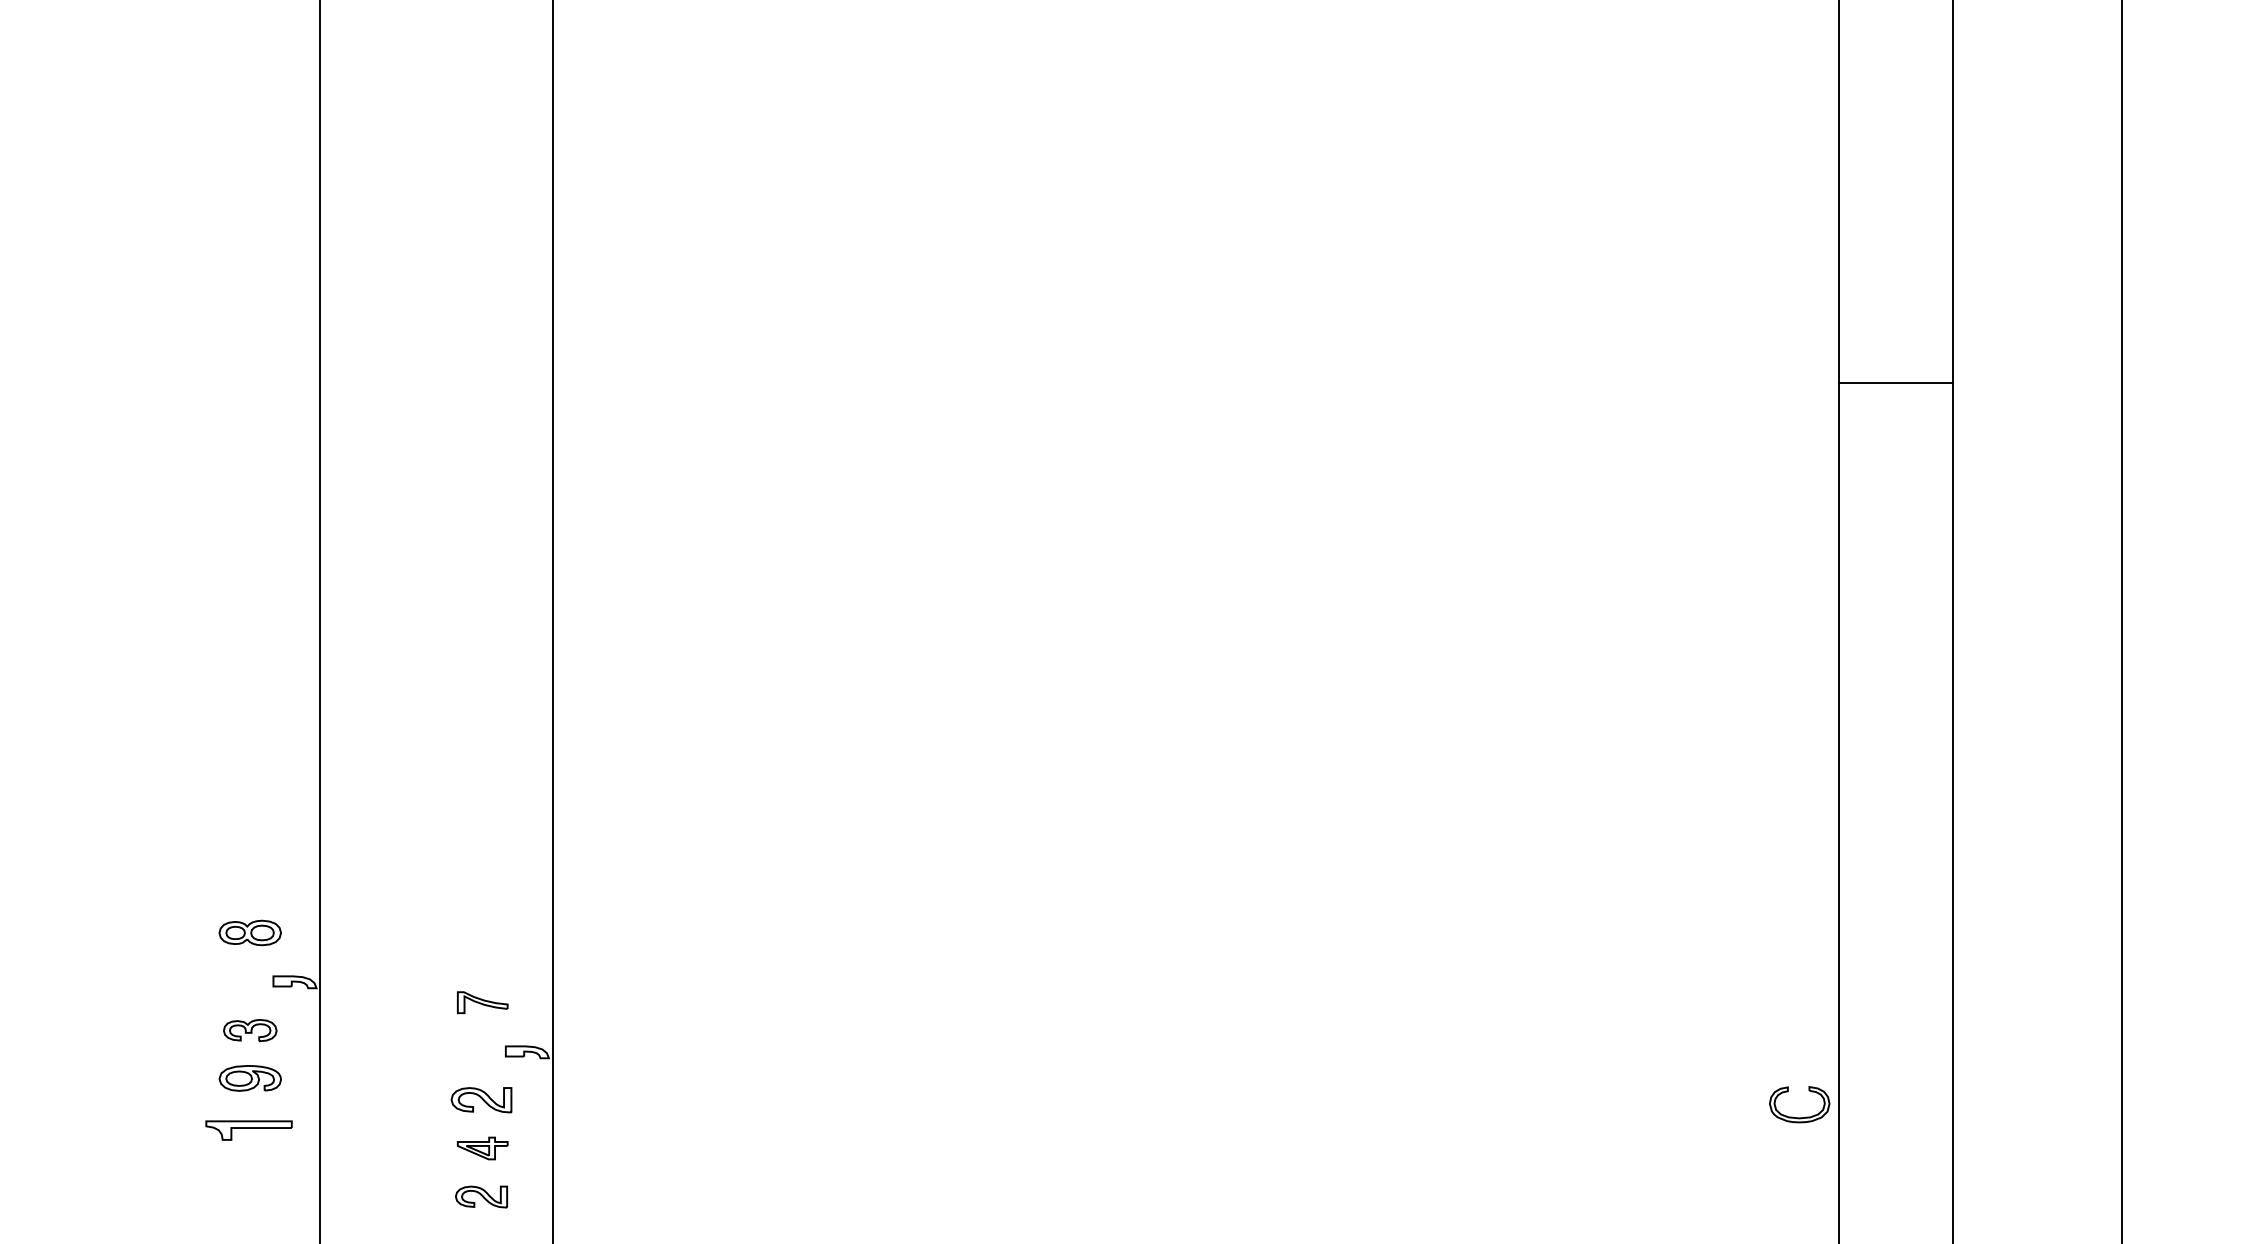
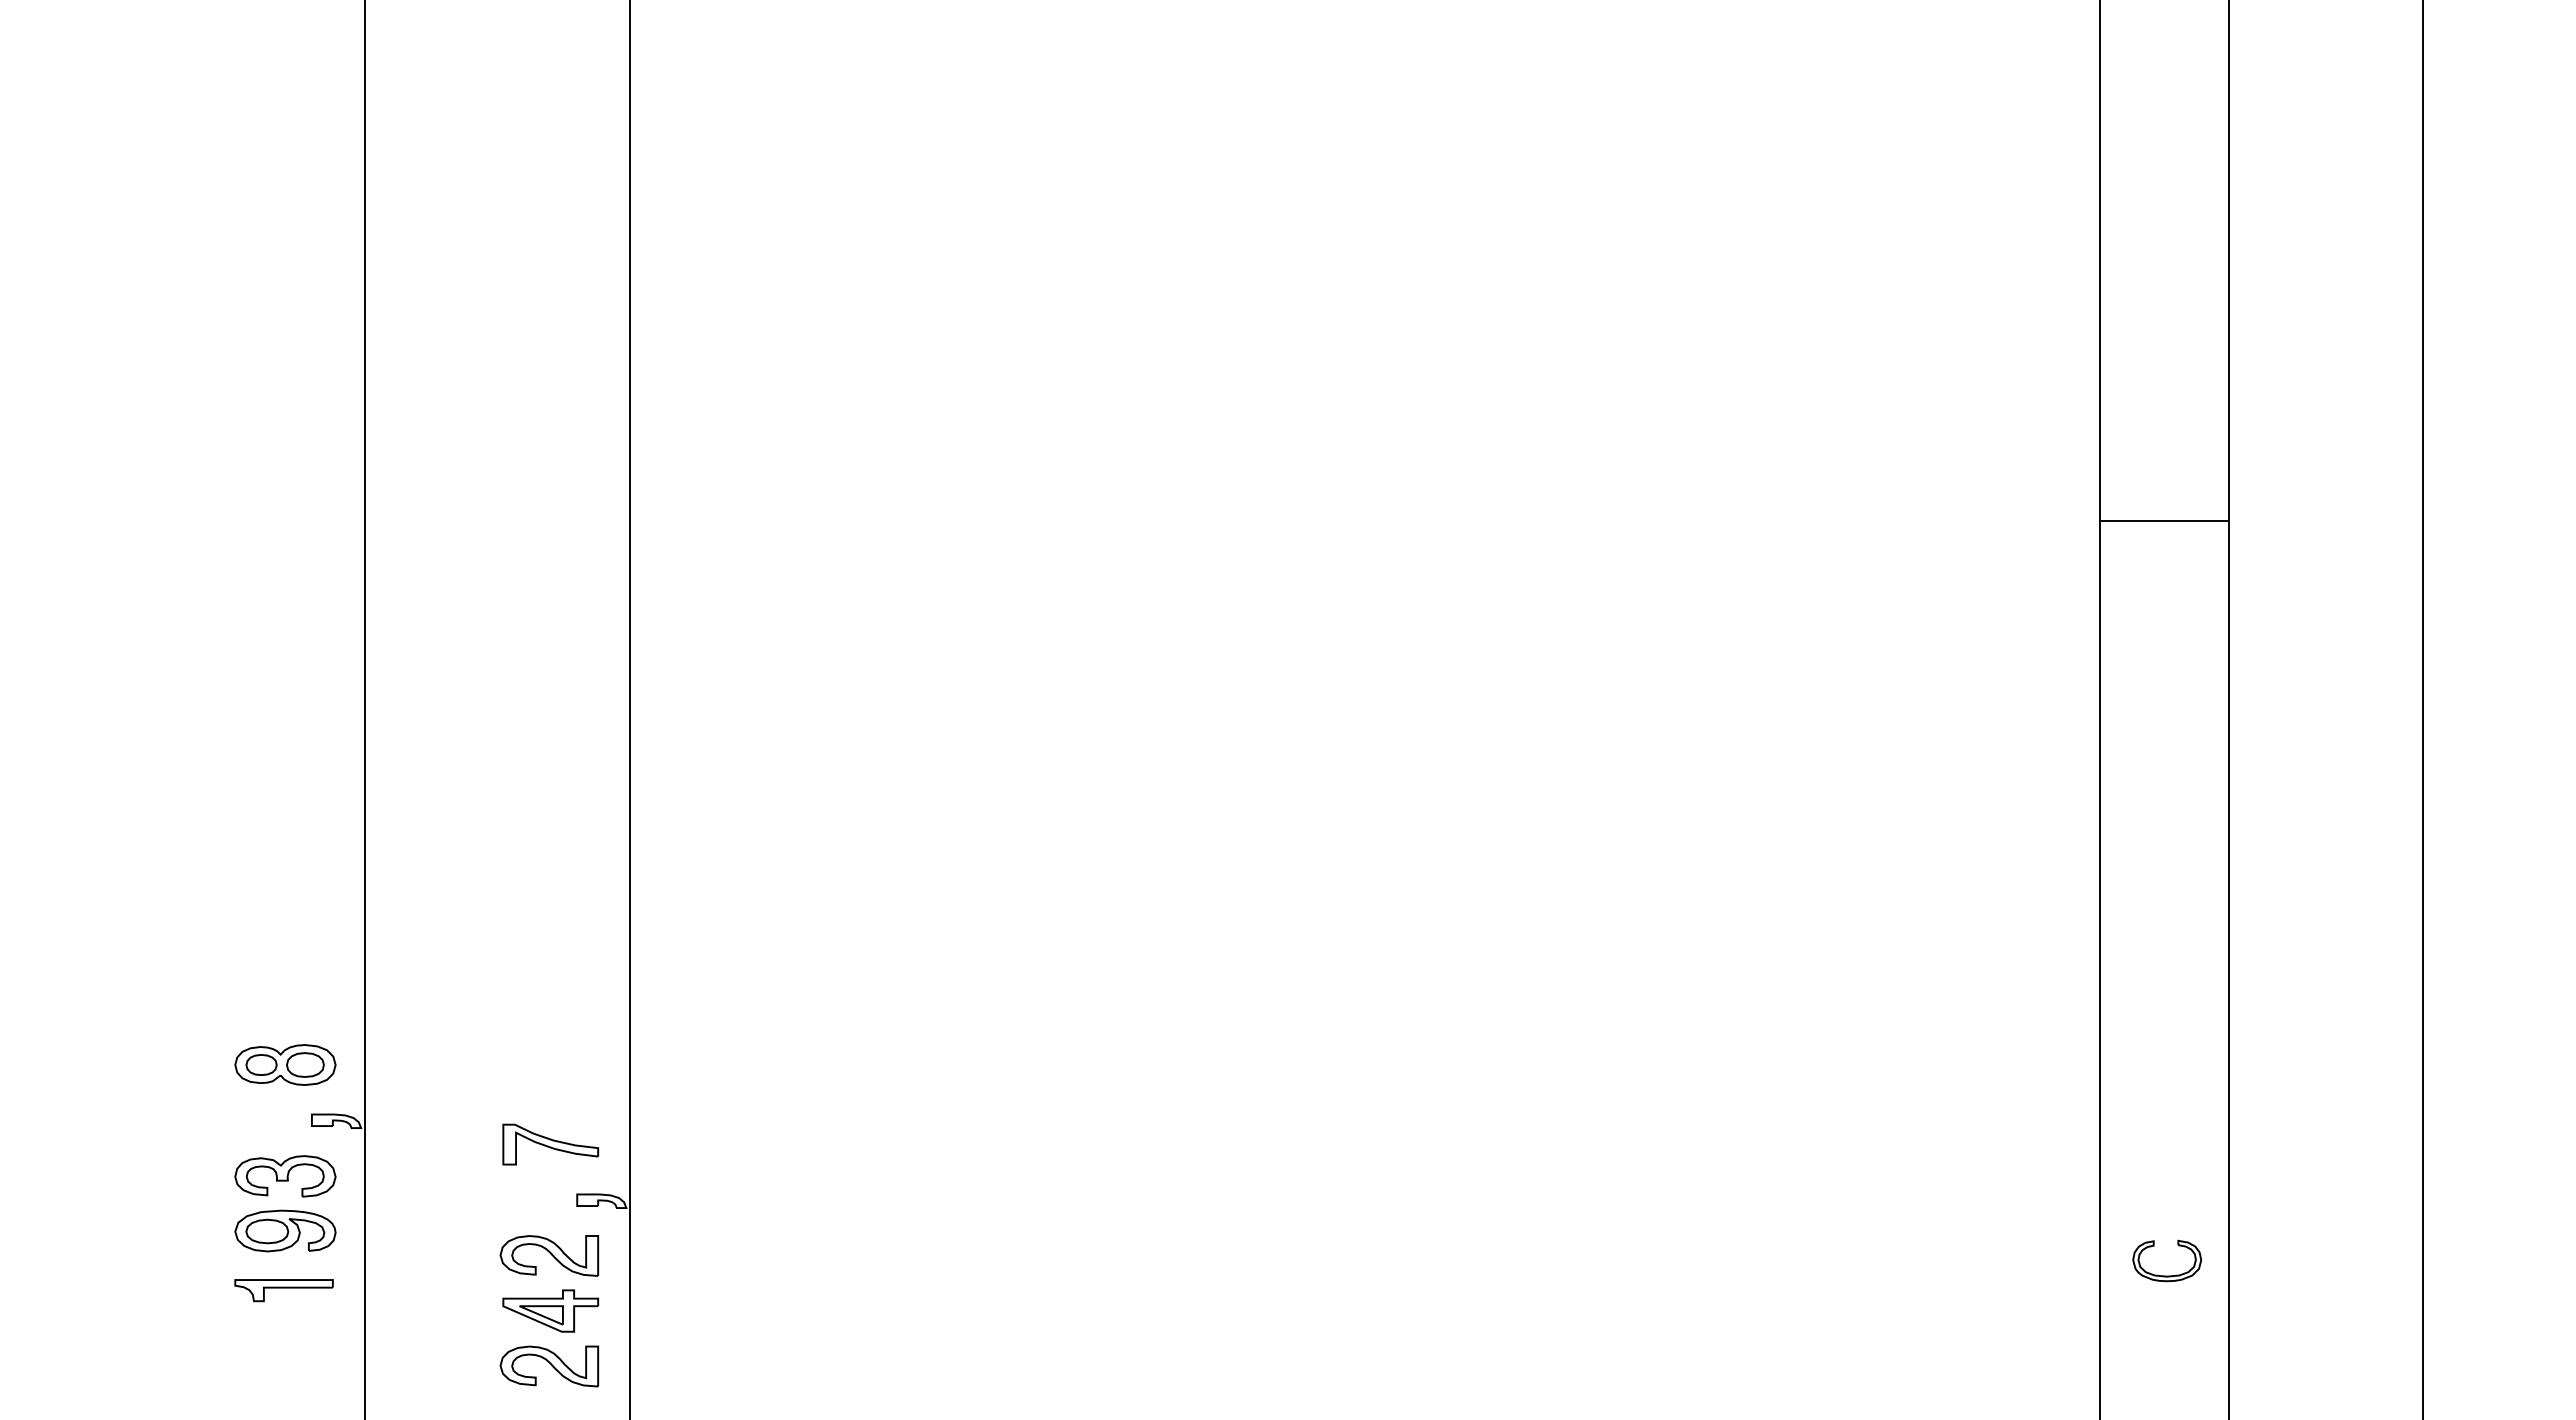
line: (1895, 382) -> (2163, 520), moved
part: (250, 932) -> (285, 1064), size x1.43
part: (482, 1002) -> (550, 1144), size x1.67
part: (250, 1030) -> (285, 1176), size x1.67
part: (250, 1077) -> (285, 1230), size x1.43
part: (481, 1099) -> (549, 1255), size x1.43
part: (1799, 1117) -> (2167, 1275), moved
part: (482, 1148) -> (550, 1310), size x1.67
part: (481, 1197) -> (549, 1366), size x1.67

